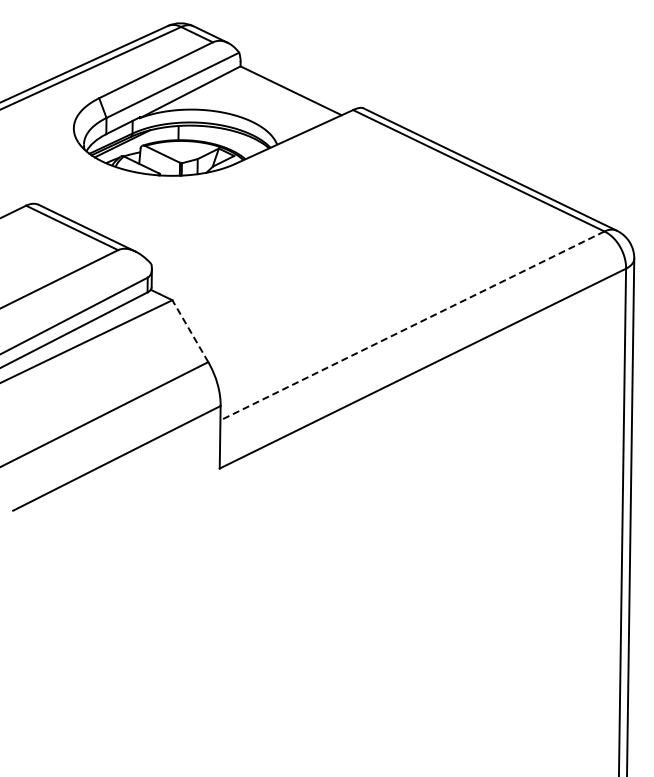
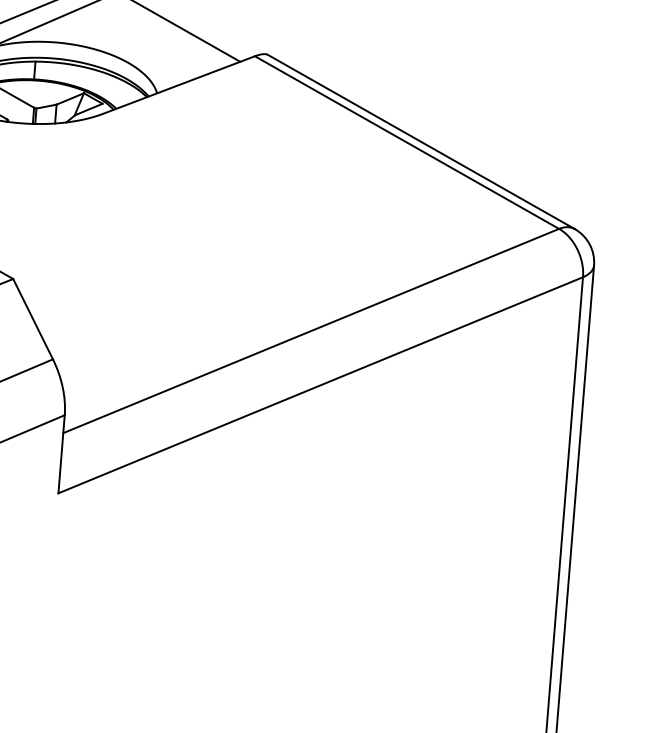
line: (412, 325) -> (311, 330), dashed -> solid
line: (190, 331) -> (33, 319), dashed -> solid

